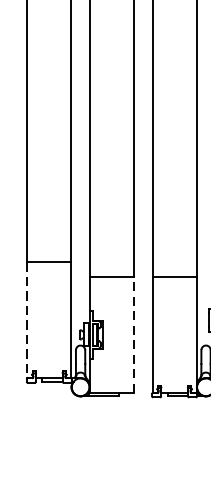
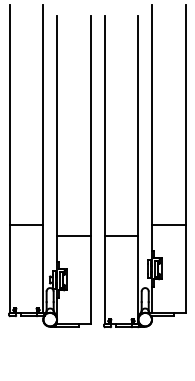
line: (26, 319) -> (9, 268), dashed -> solid
line: (133, 334) -> (90, 279), dashed -> solid

